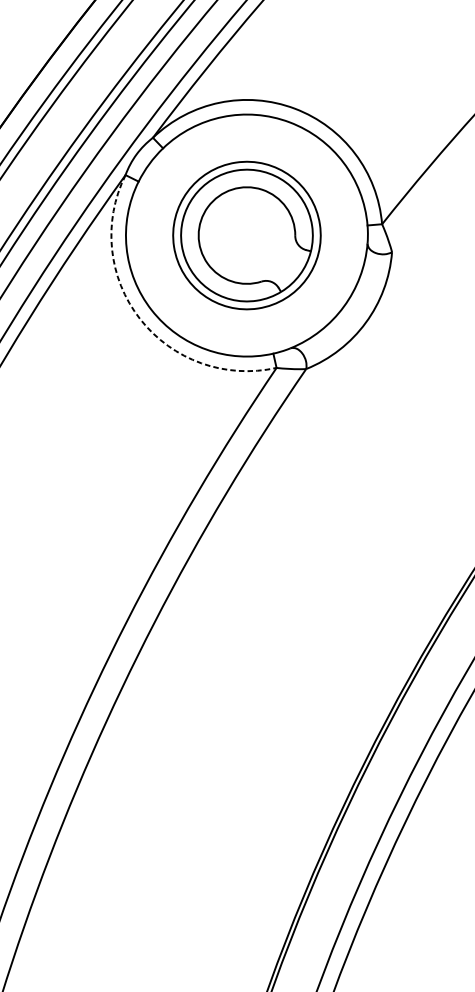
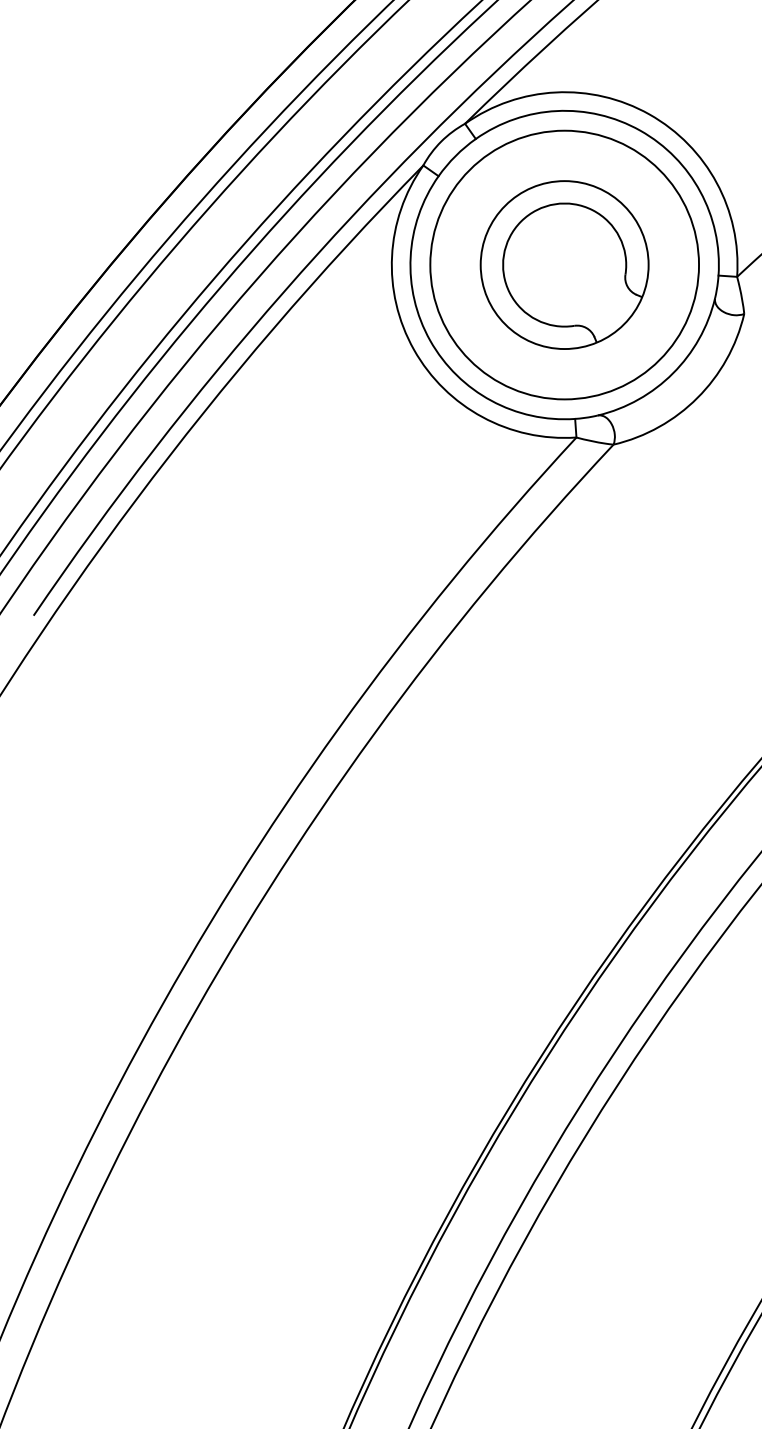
circle: (246, 235) -> (564, 264), size x1.43
arc: (140, 318) -> (414, 349), dashed -> solid

